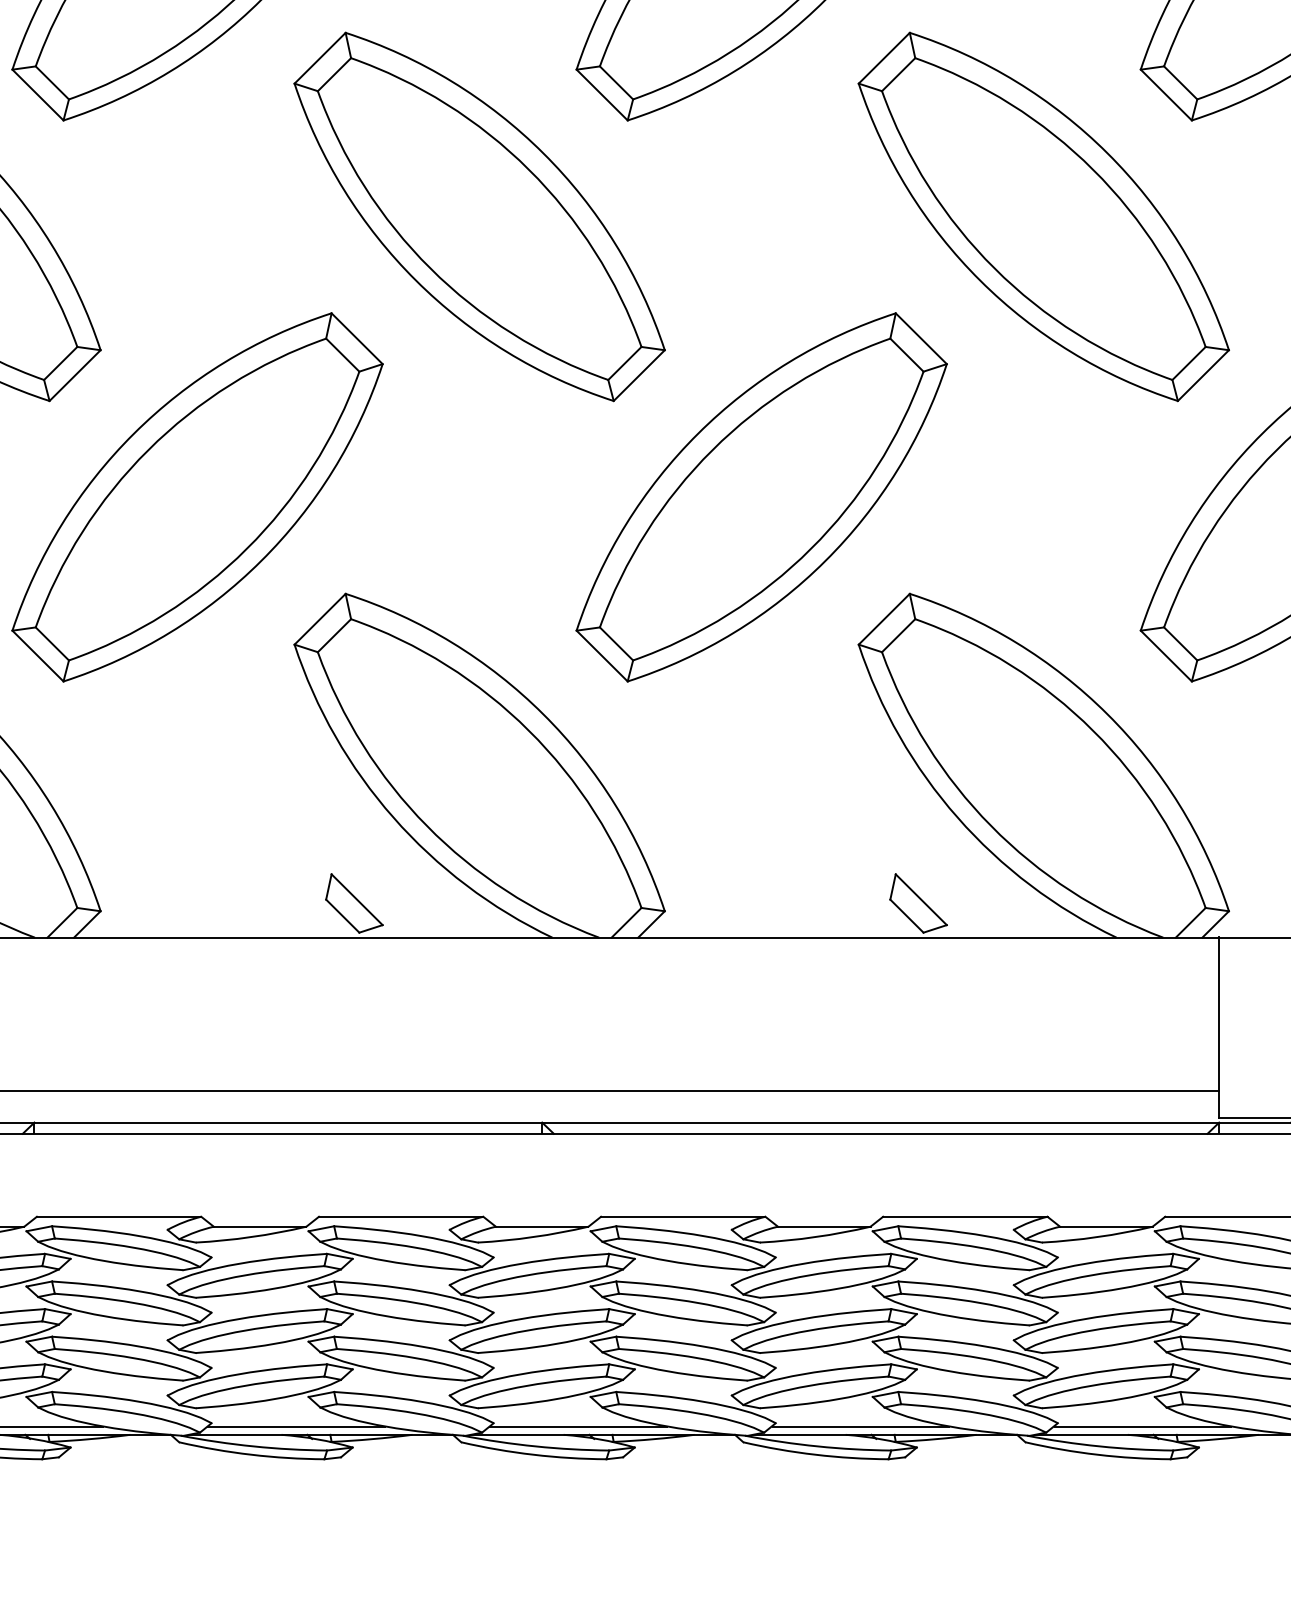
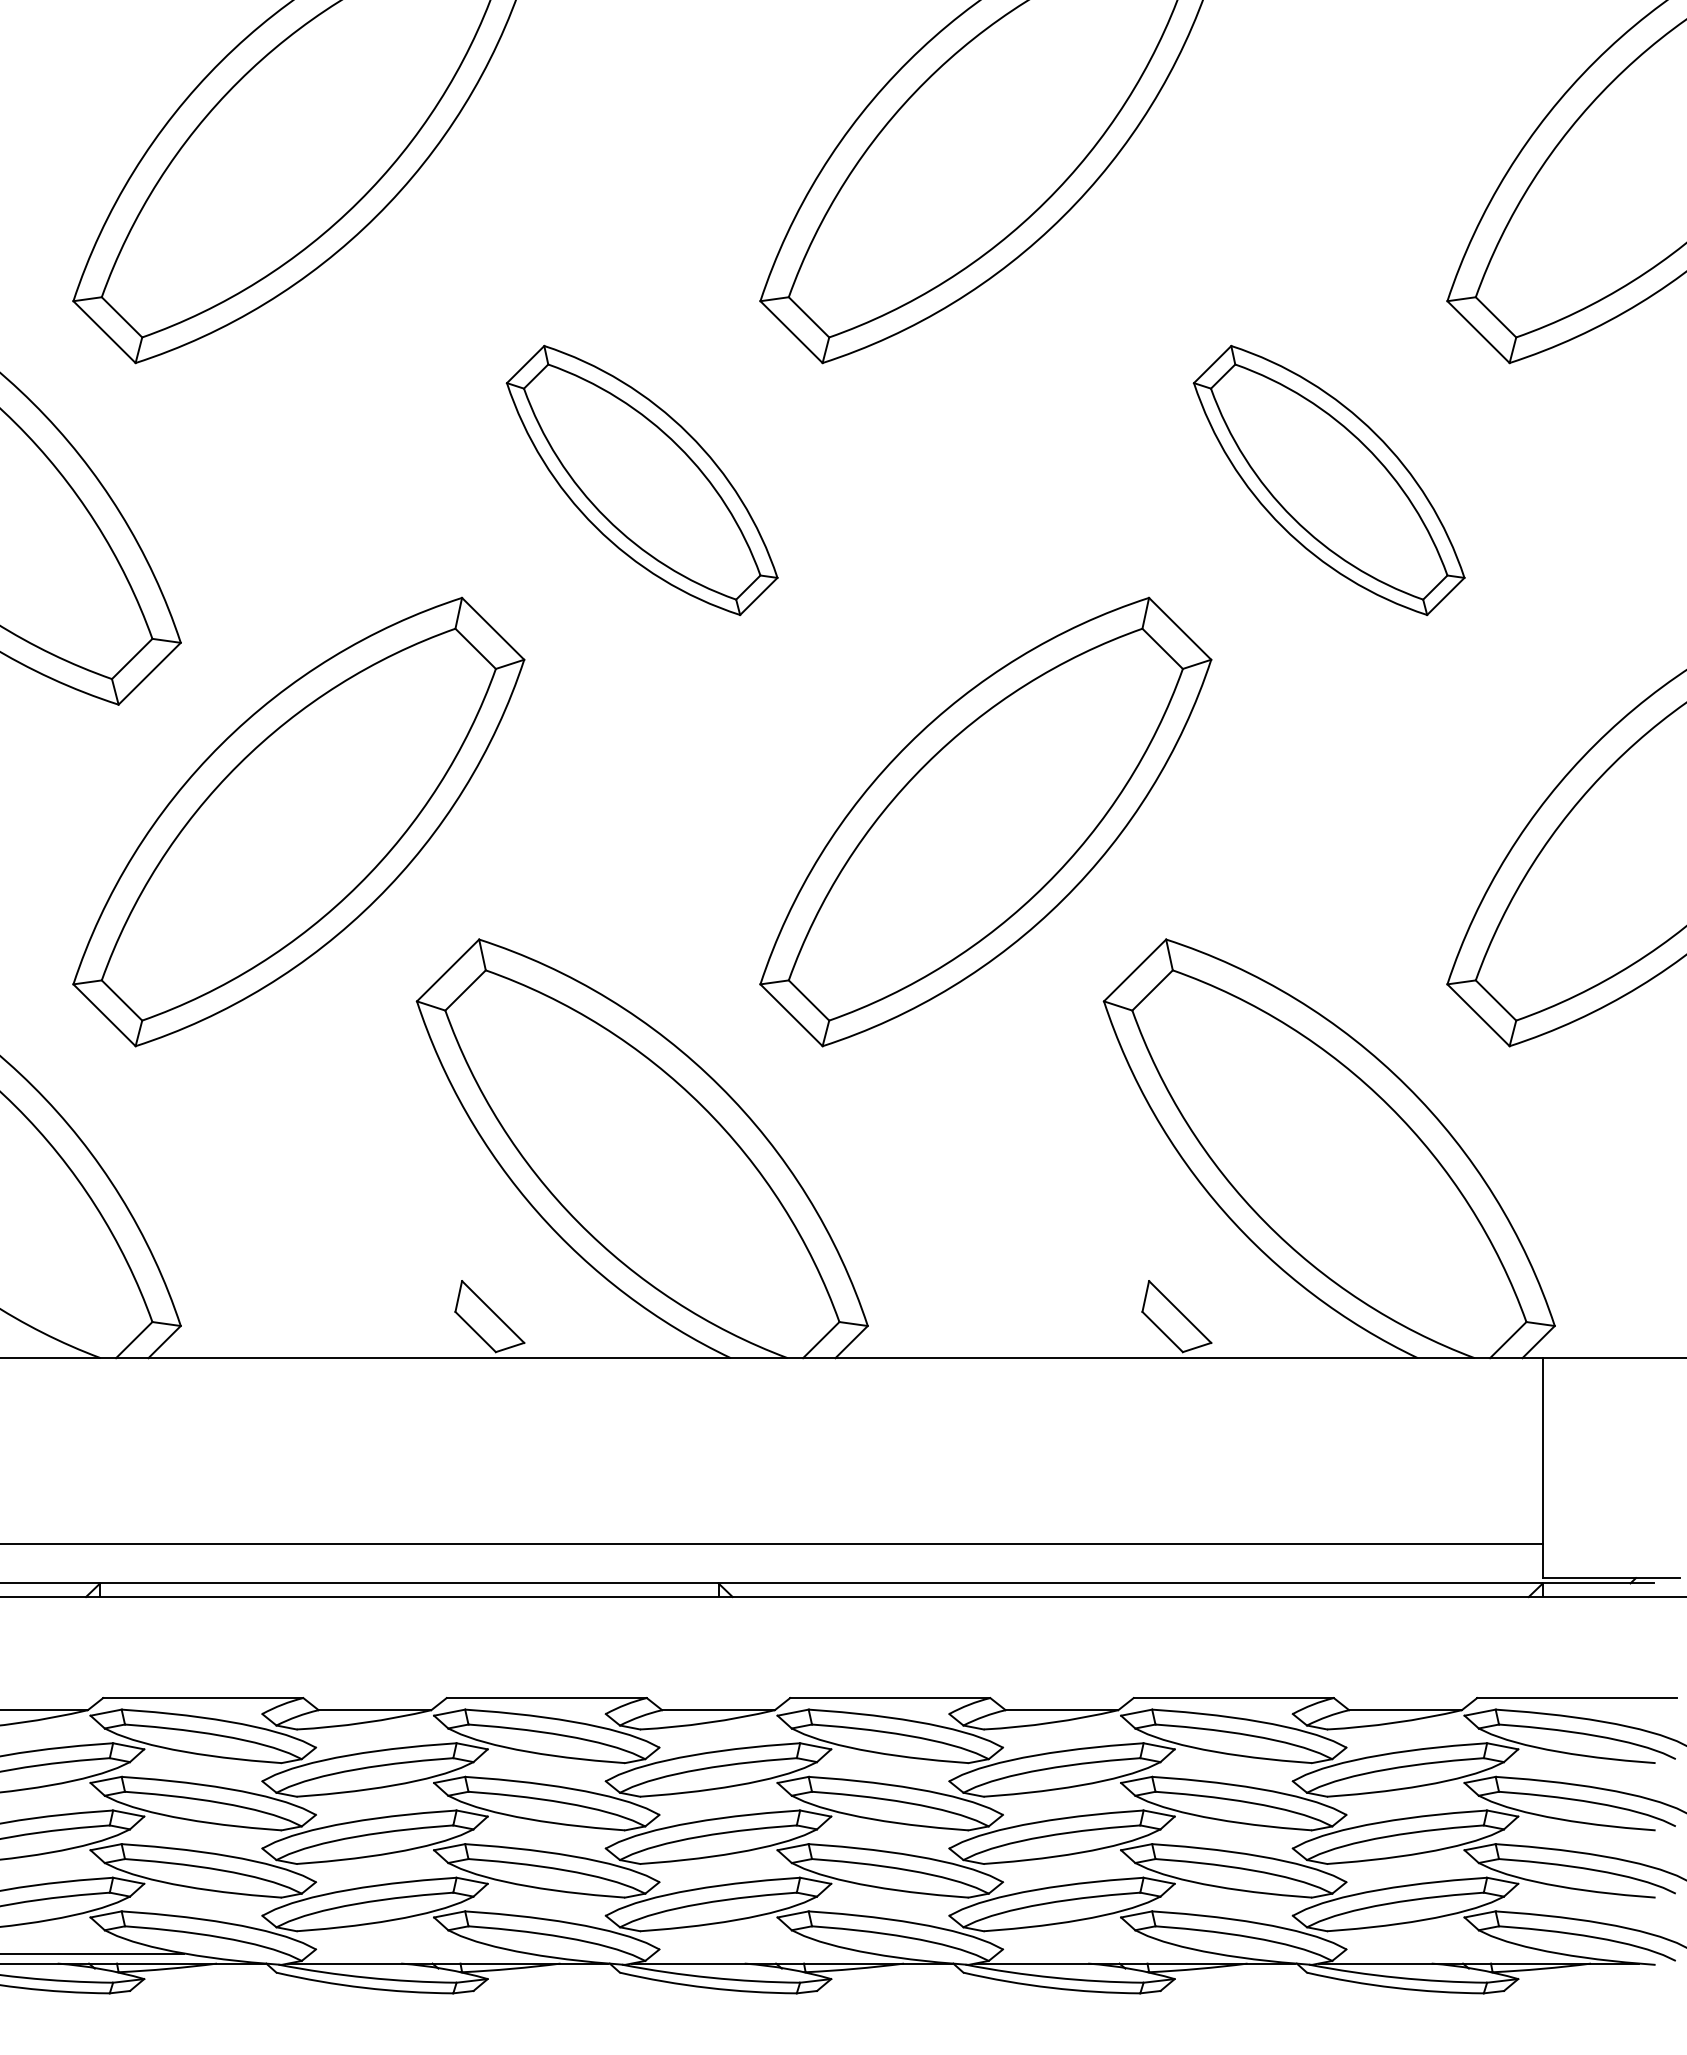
part: (478, 216) -> (641, 480), size x0.6
part: (1043, 216) -> (1328, 480), size x0.6
line: (296, 1426) -> (419, 1953), removed
line: (578, 1426) -> (762, 1953), removed
line: (860, 1426) -> (1106, 1953), removed
line: (1142, 1426) -> (1449, 1953), removed

